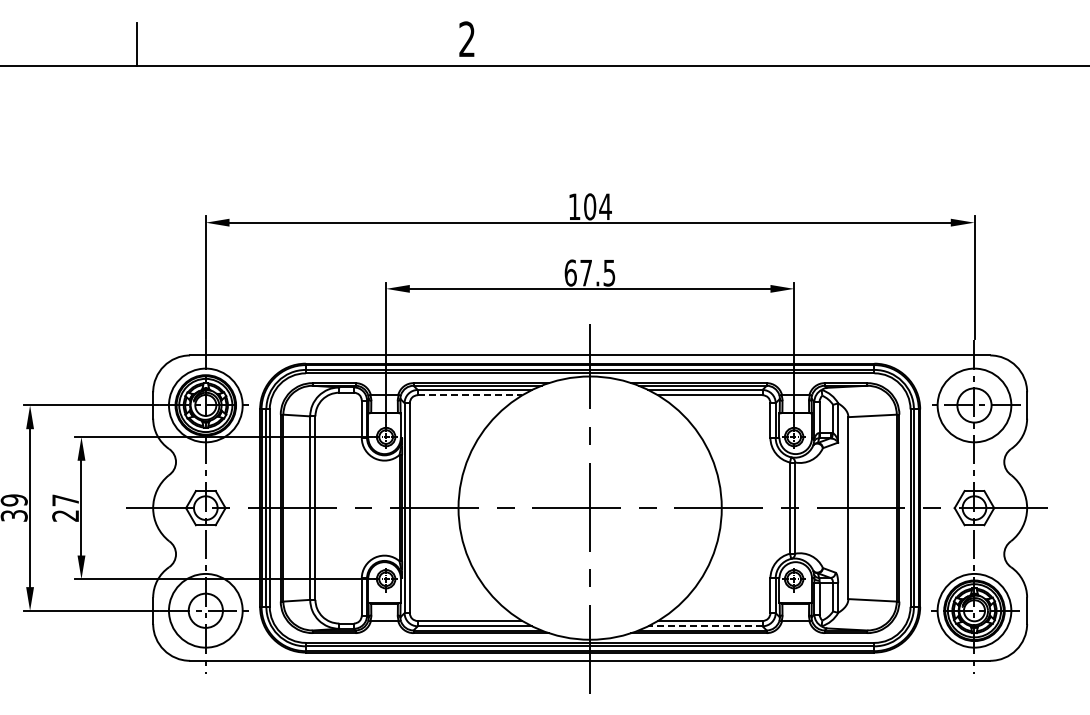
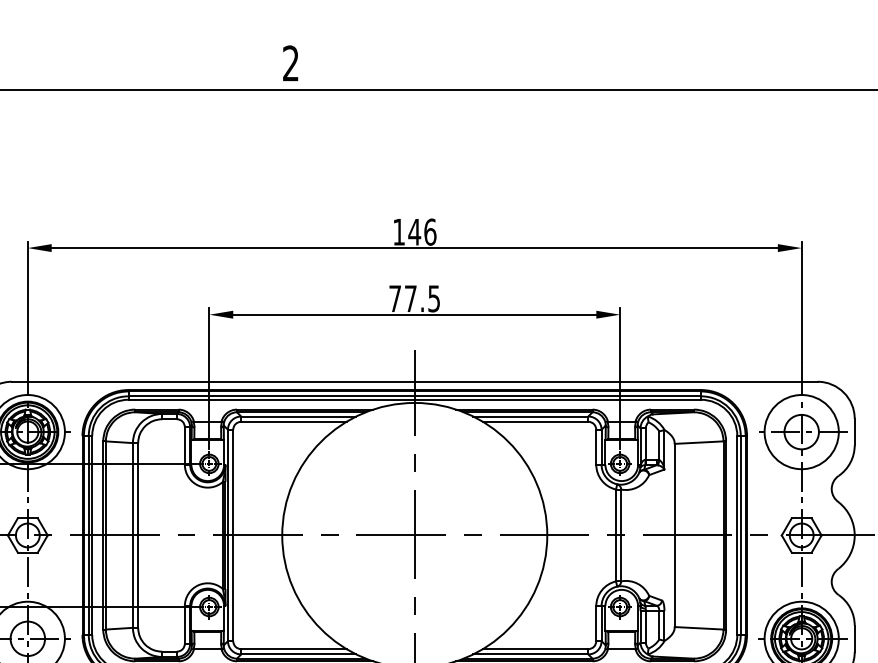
text: (597, 206) -> (422, 231), 104 -> 146
text: (570, 272) -> (394, 298), 67.5 -> 77.5
line: (470, 395) -> (294, 422), dashed -> solid
line: (704, 626) -> (529, 654), dashed -> solid

